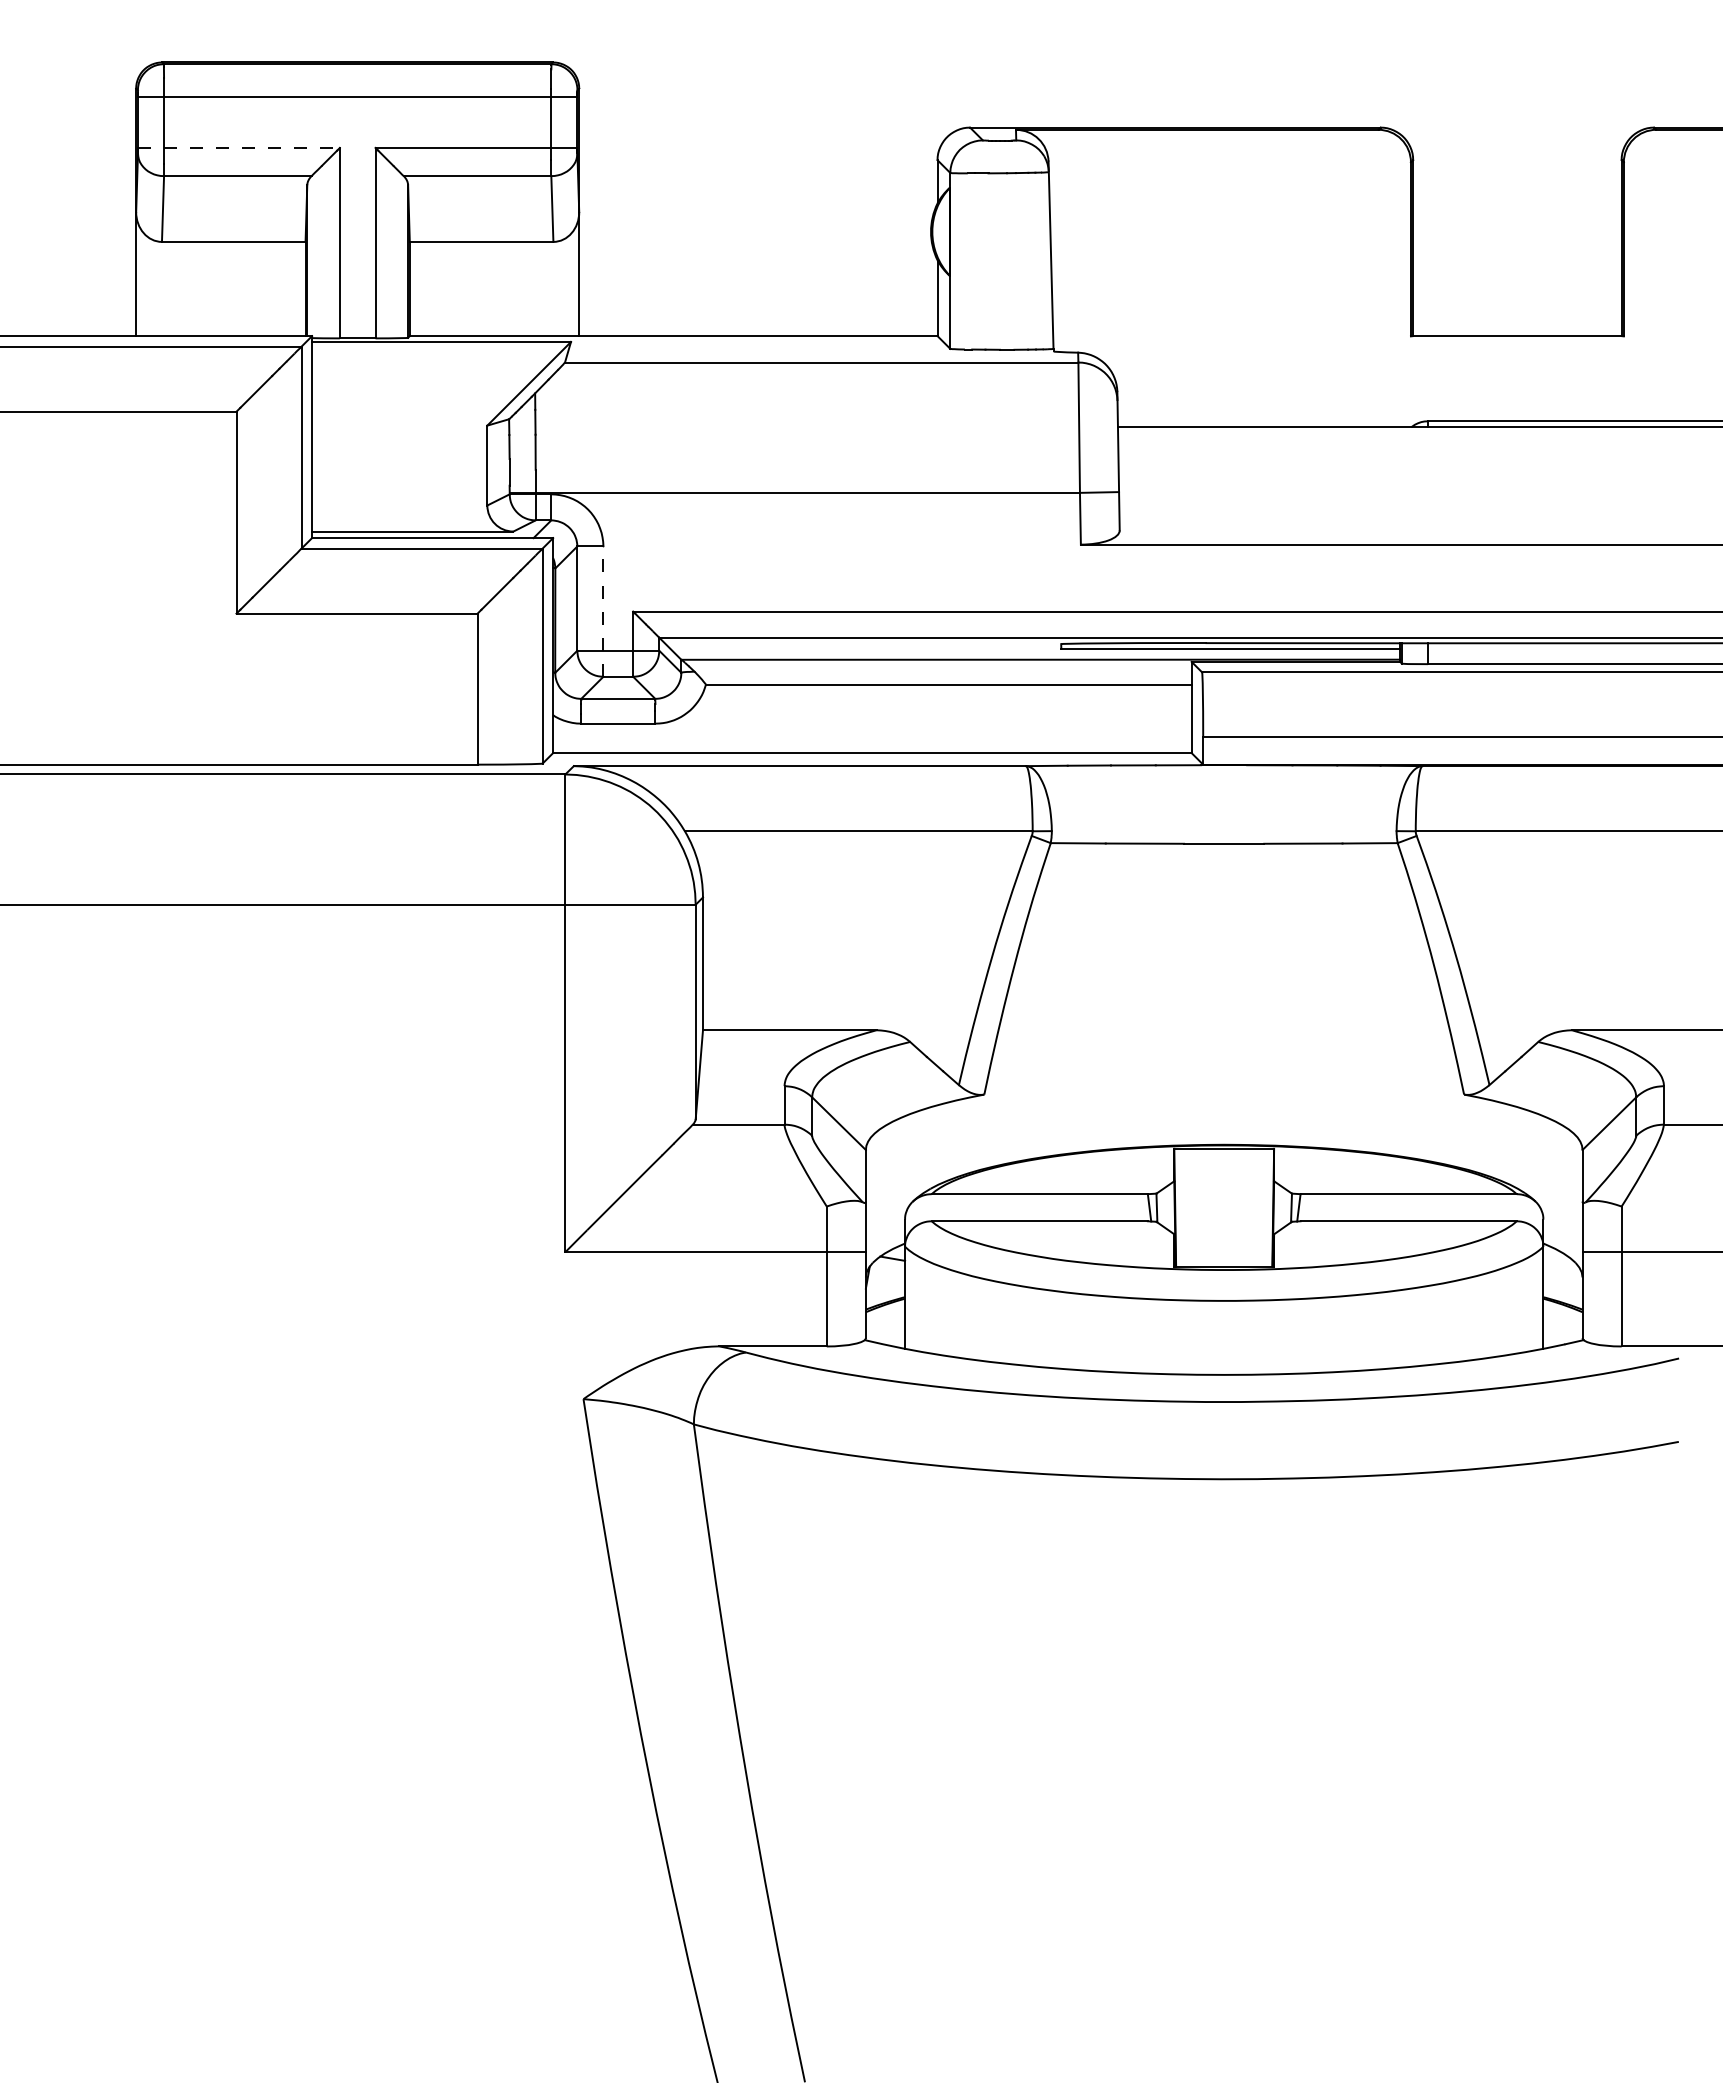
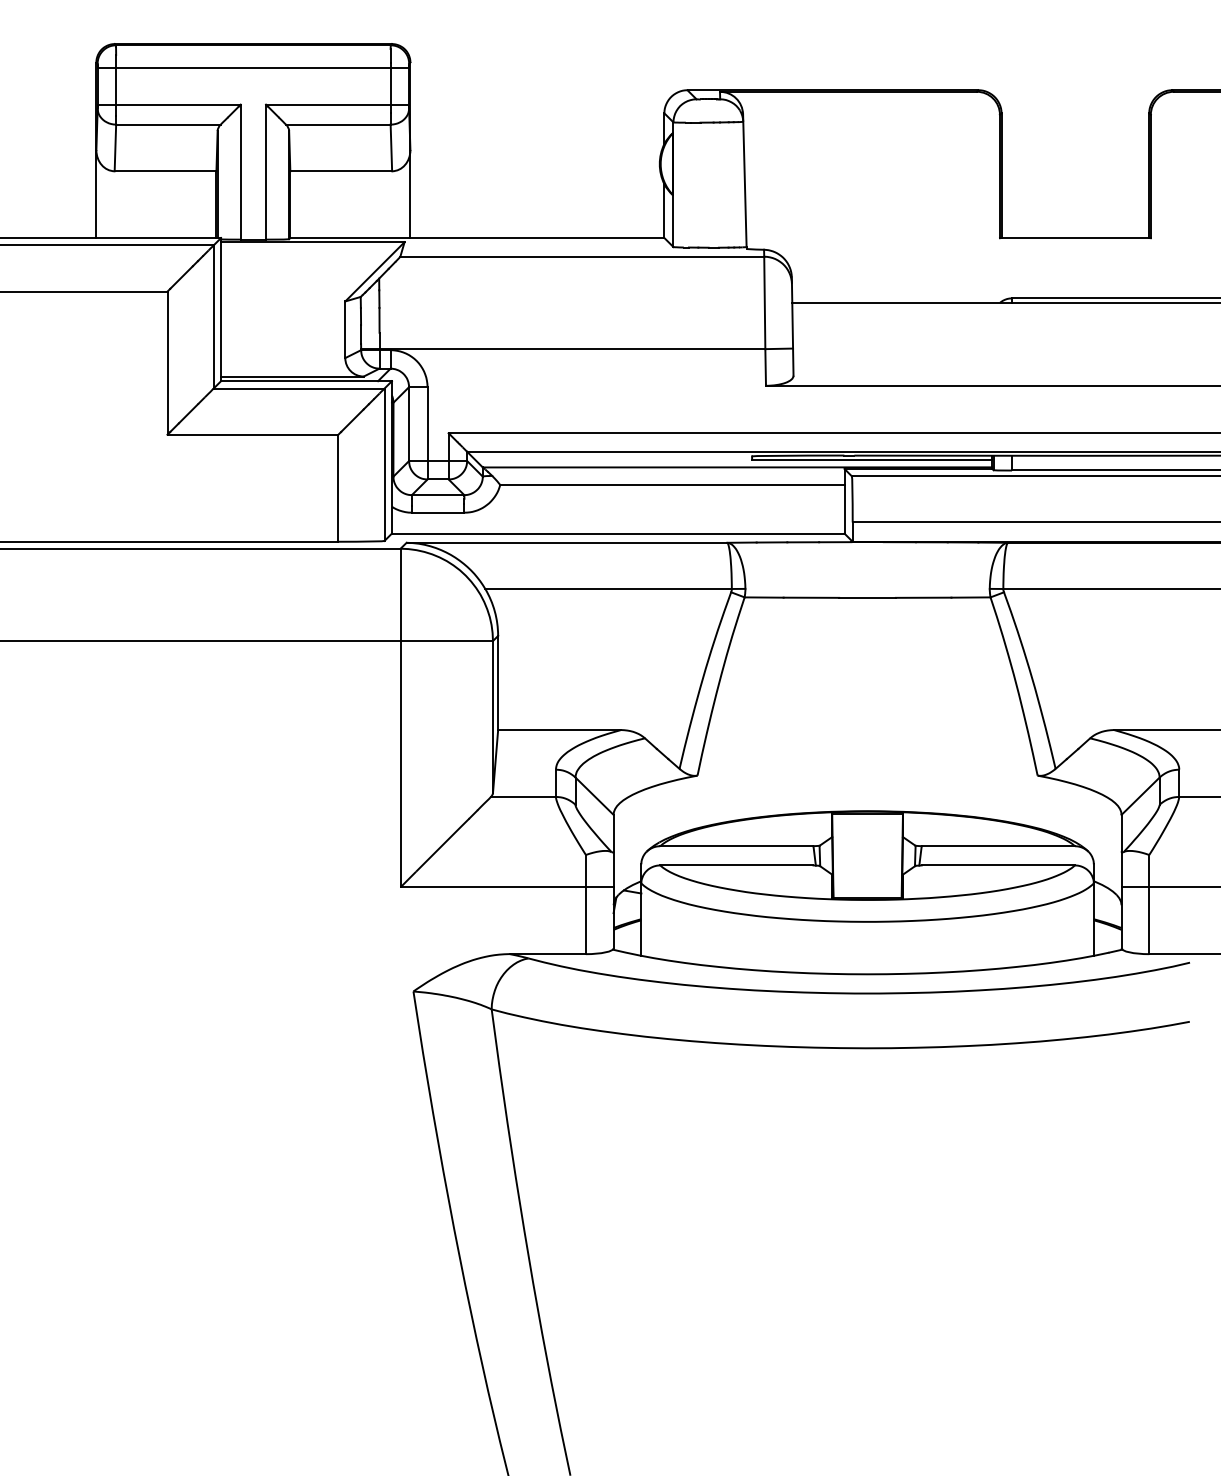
line: (238, 147) -> (168, 104), dashed -> solid
line: (603, 611) -> (427, 433), dashed -> solid

